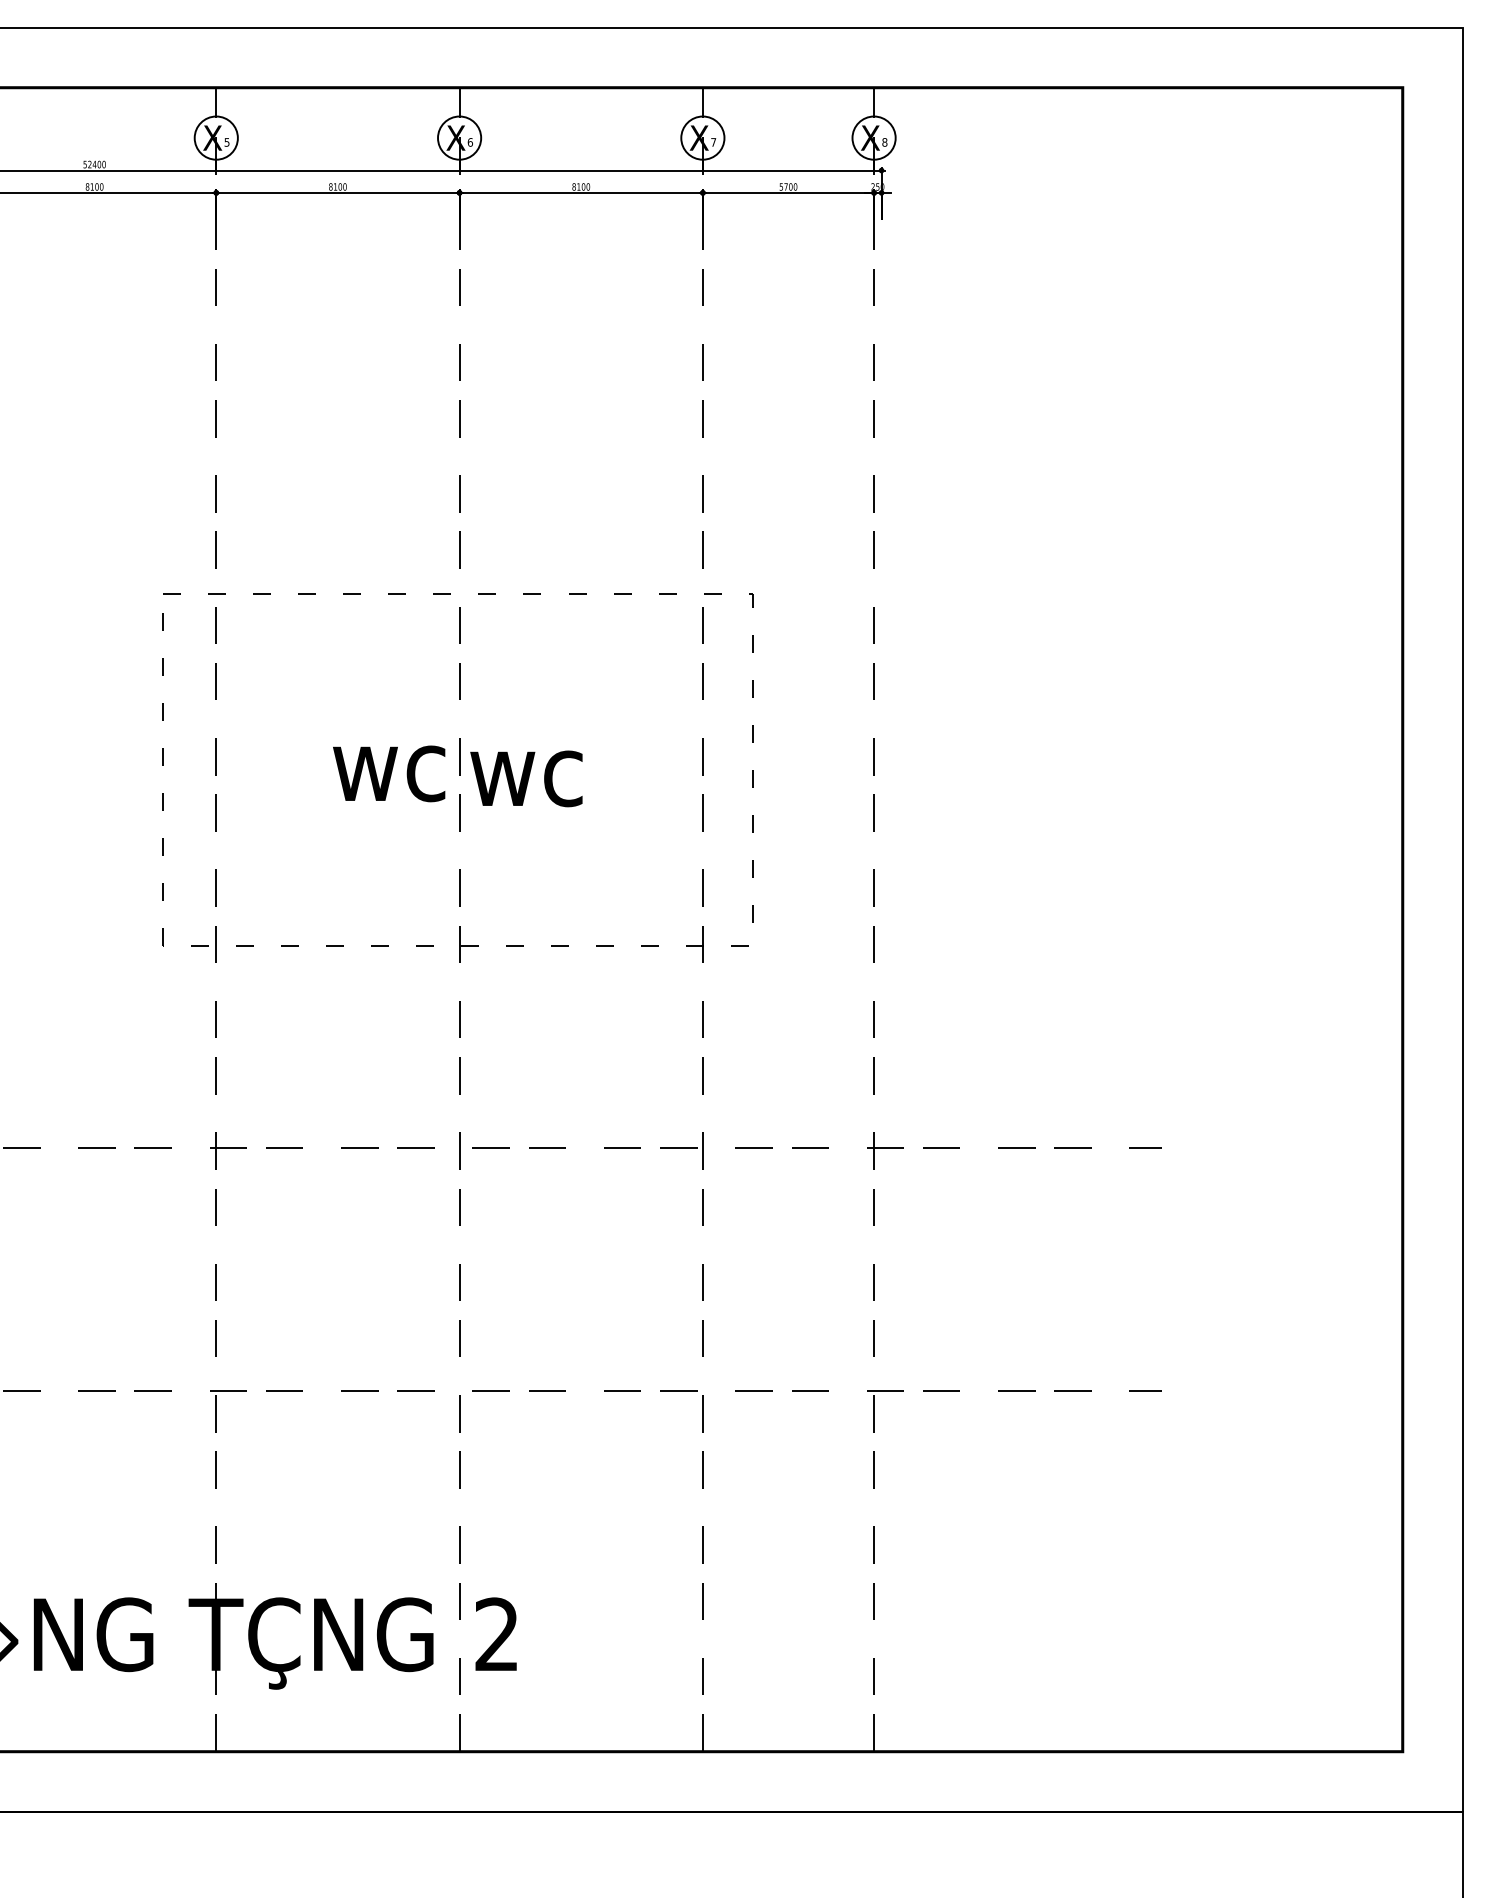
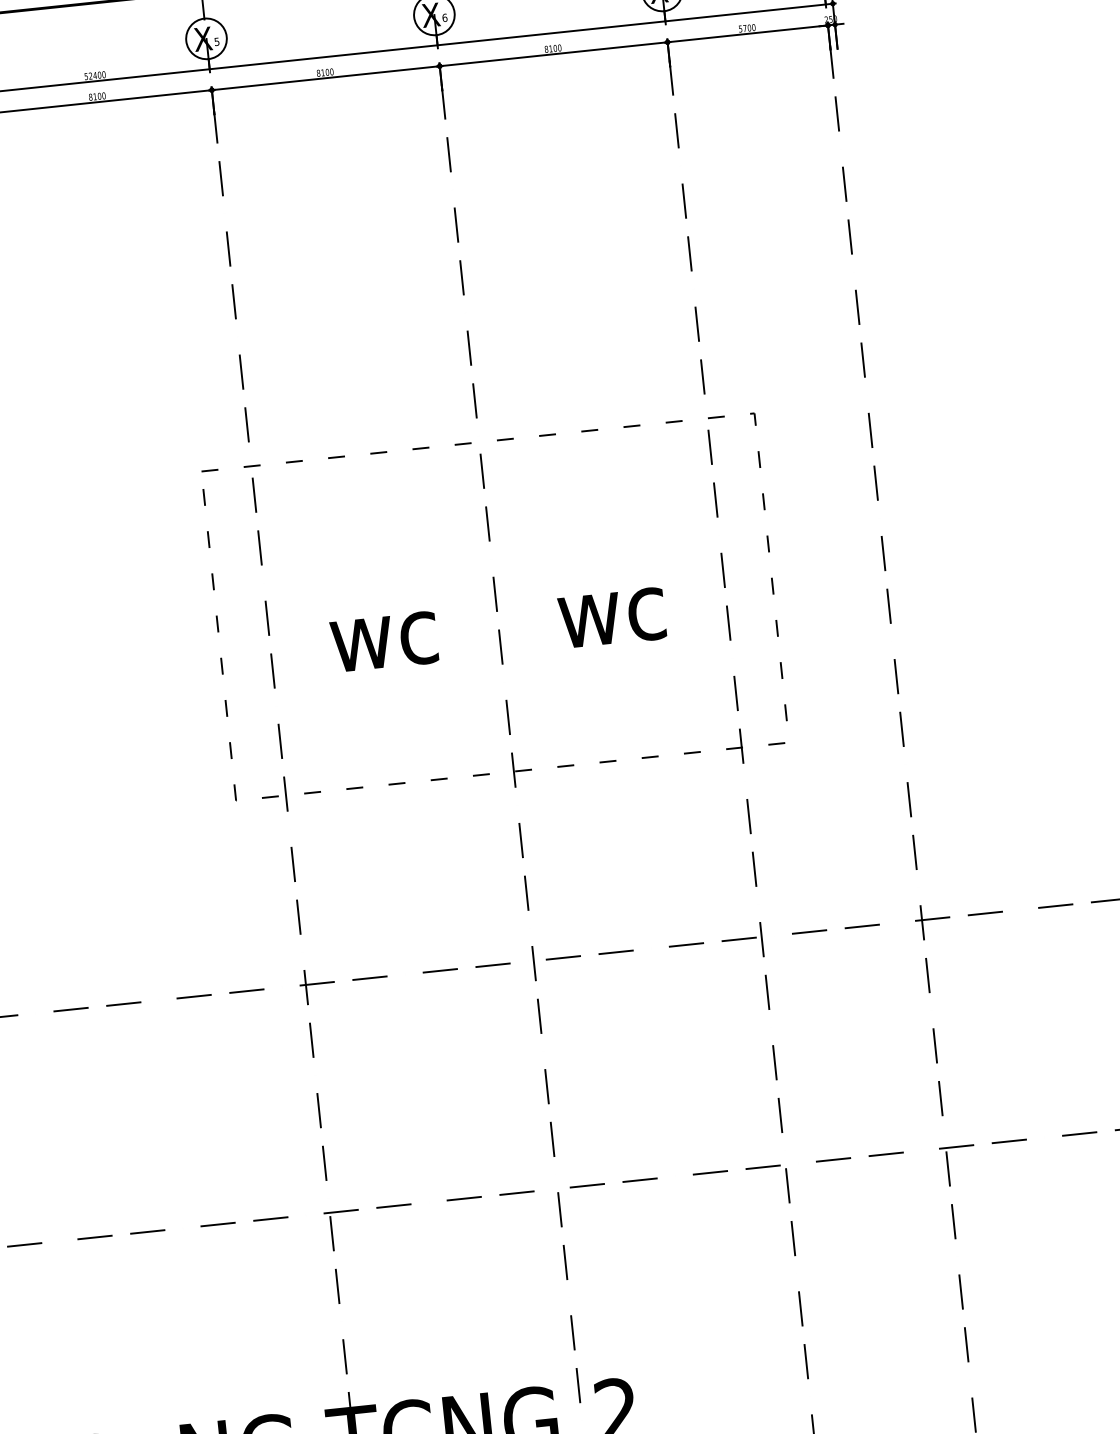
text: (389, 773) -> (384, 641), moved
text: (526, 778) -> (612, 617), moved

